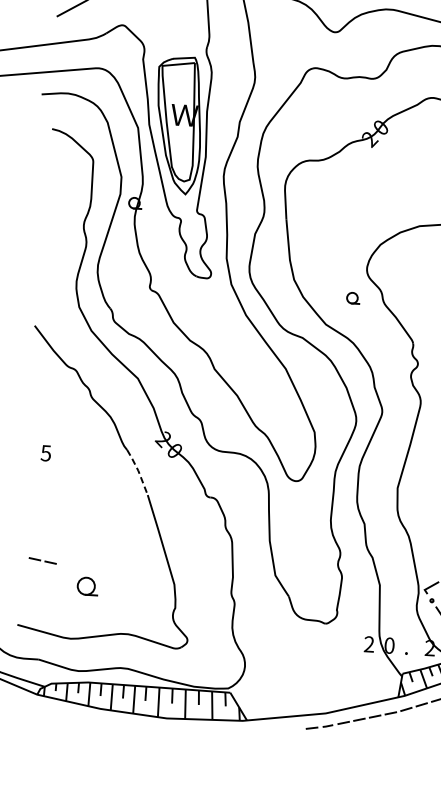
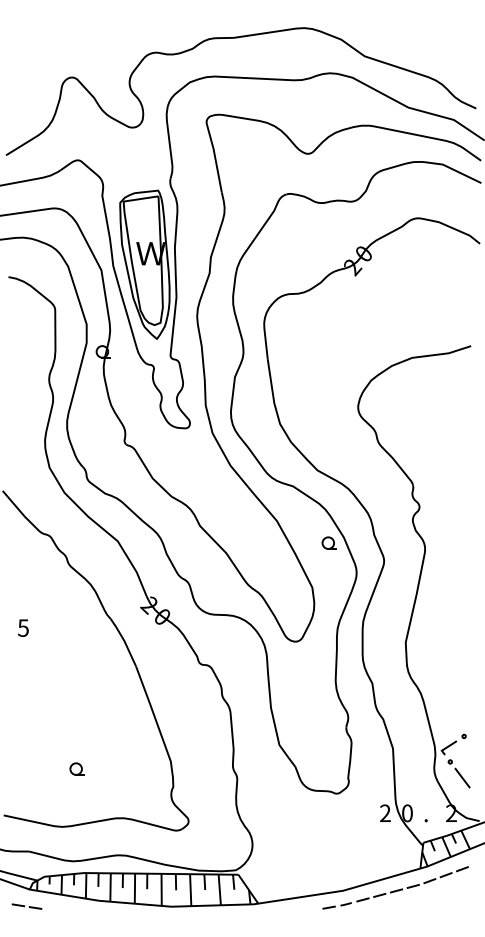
part: (352, 297) -> (328, 542), moved
line: (138, 470) -> (124, 640), dashed -> solid
line: (40, 560) -> (24, 906), moved
part: (87, 585) -> (76, 768), size x0.62

